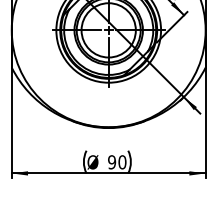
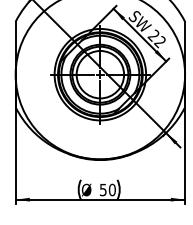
text: (111, 161) -> (102, 189), 90 -> 50

